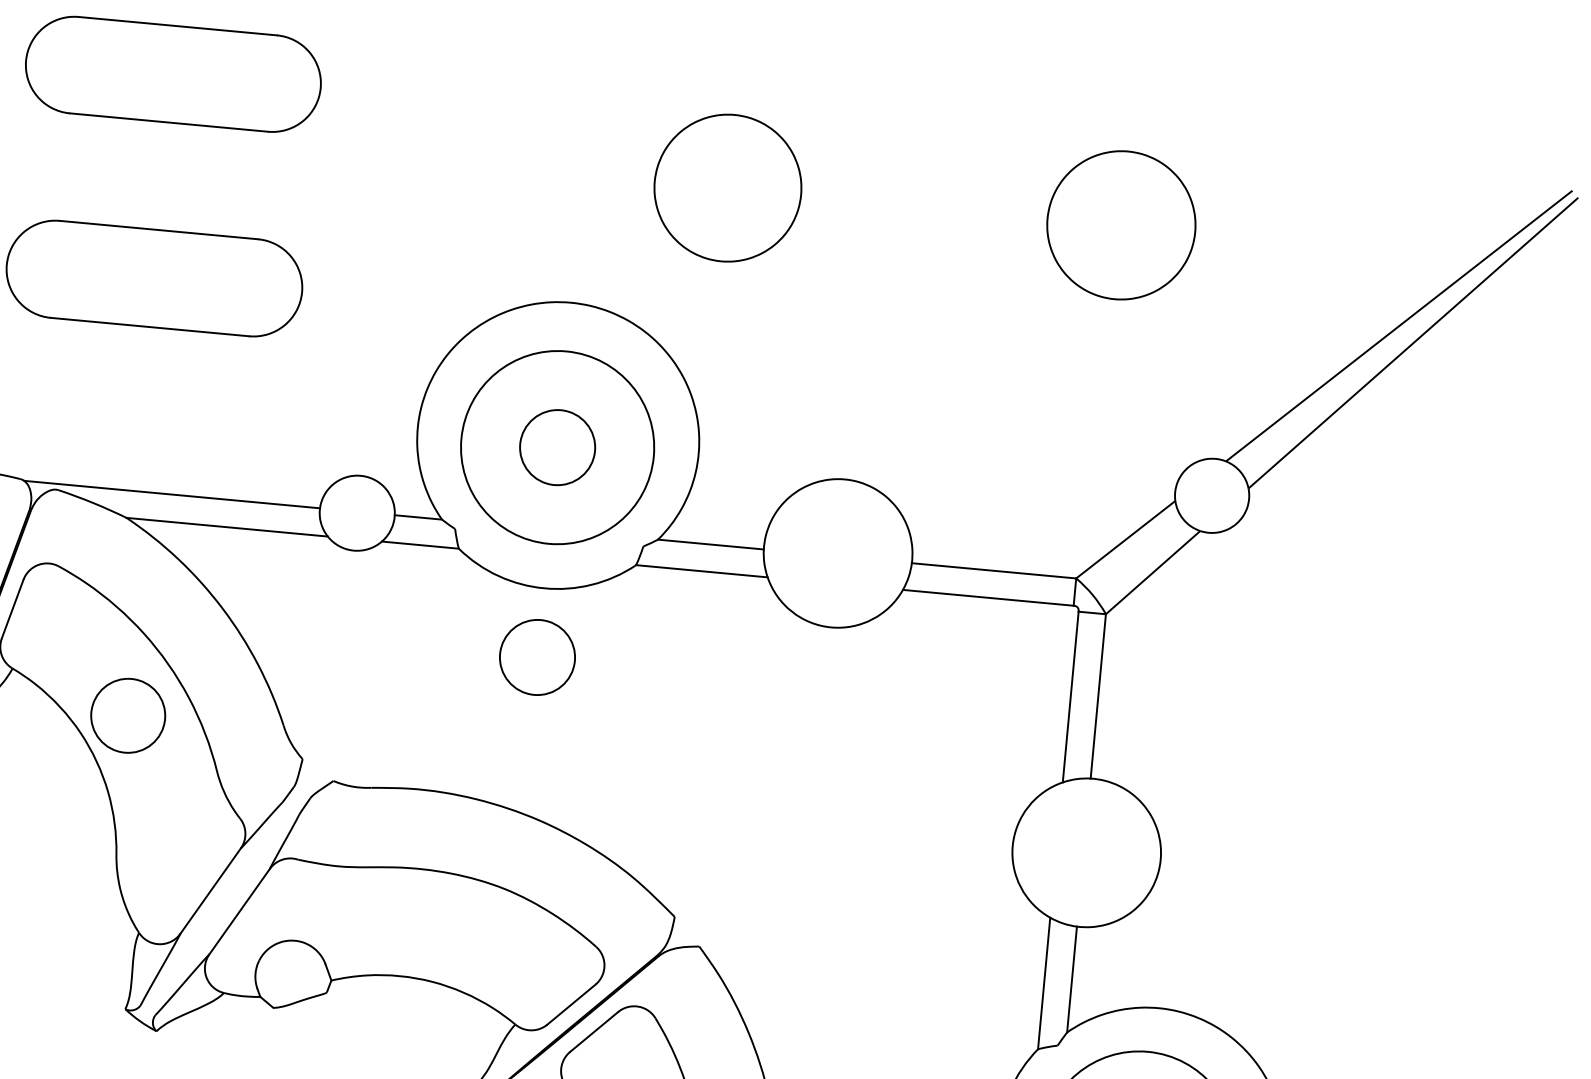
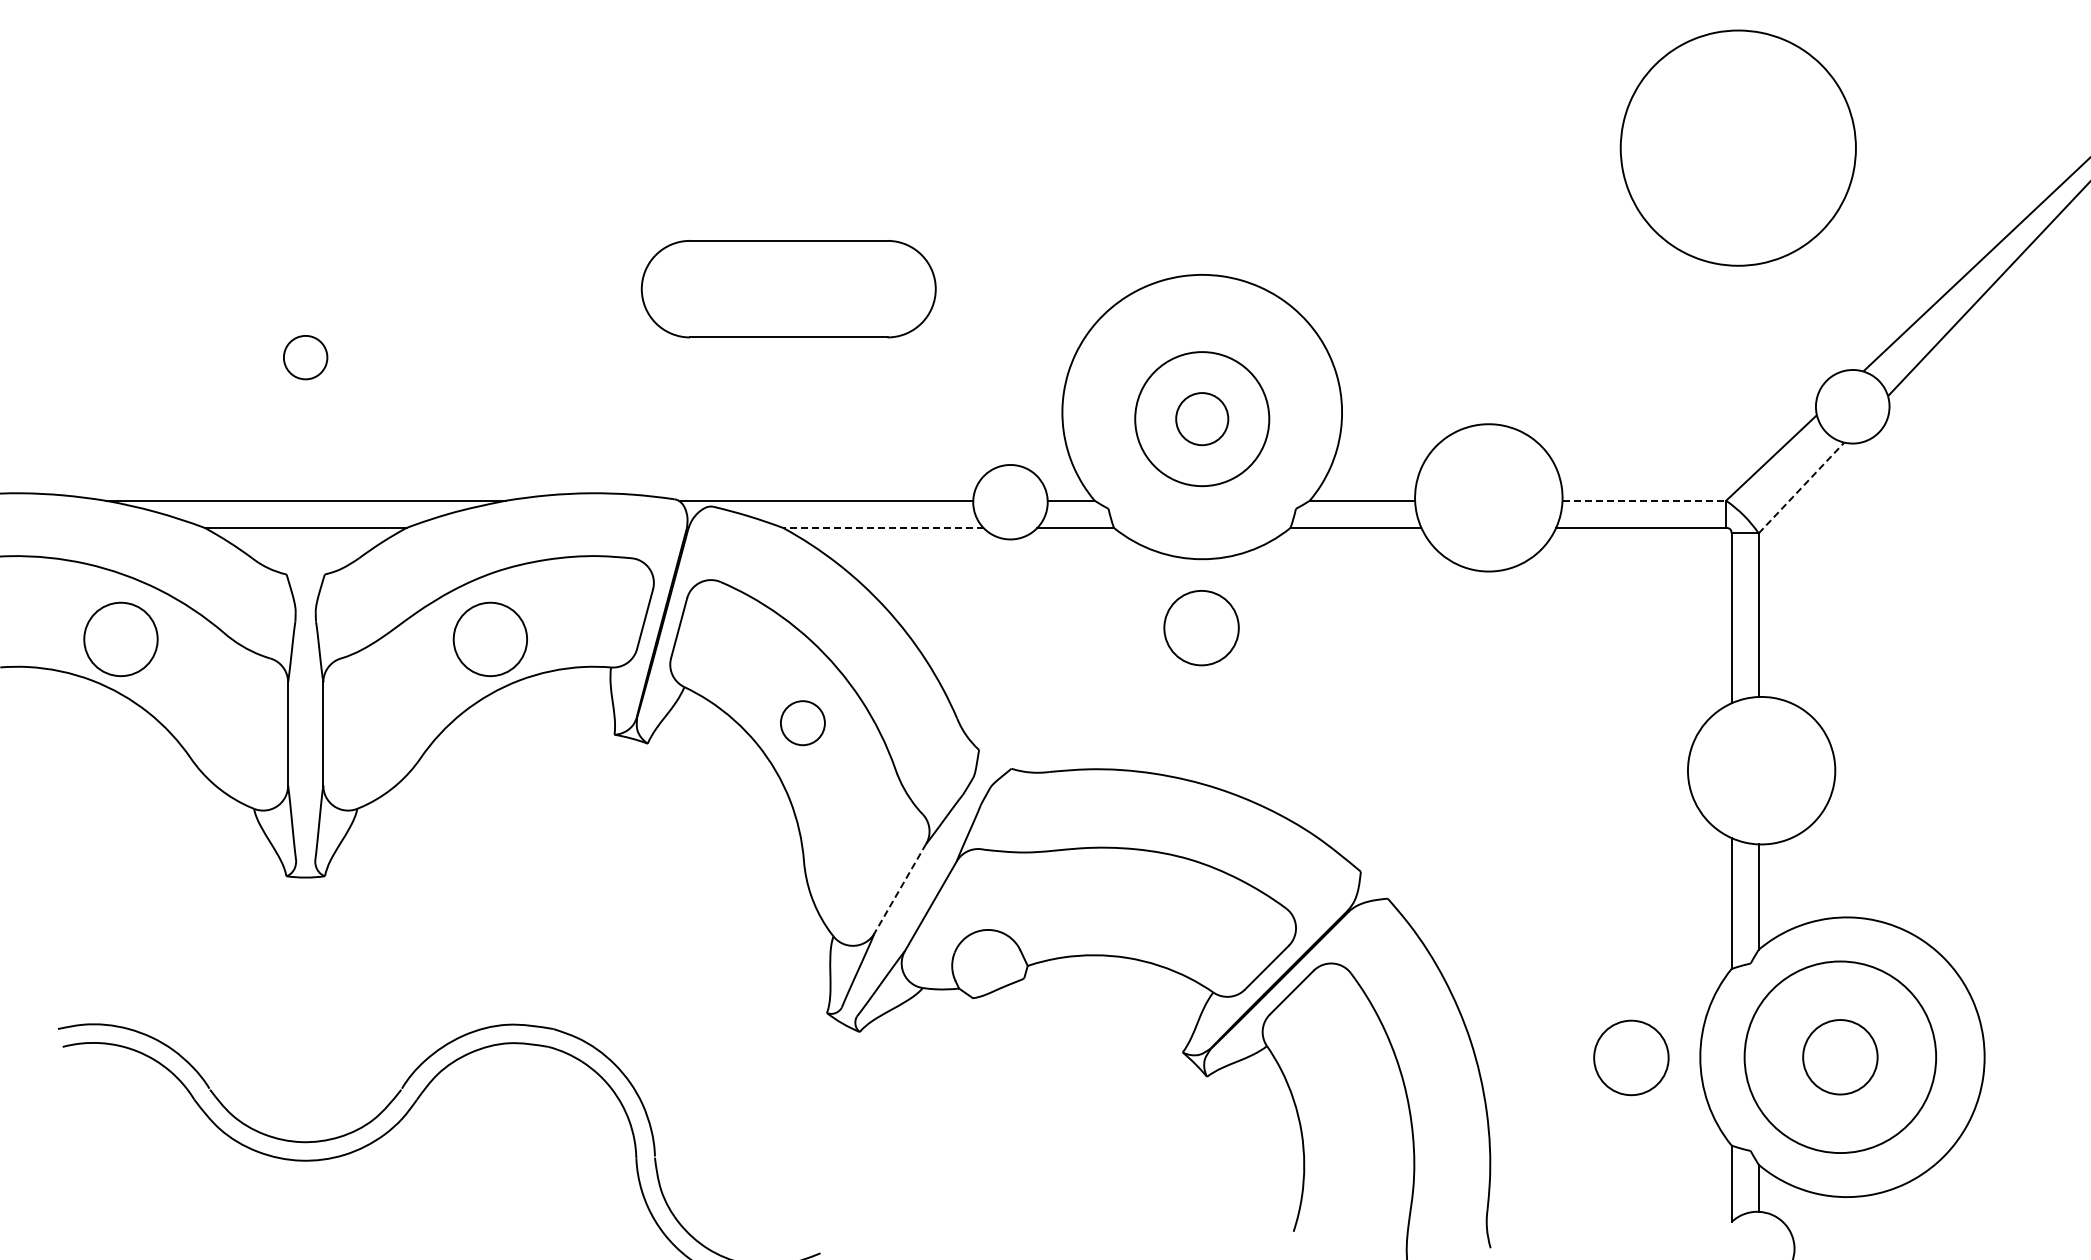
part: (173, 73) -> (788, 85), removed
part: (727, 188) -> (1346, 147), removed
part: (1121, 224) -> (1738, 147), size x1.6
circle: (557, 447) -> (1202, 418), size x0.7
circle: (557, 447) -> (1202, 418), size x0.7
line: (226, 526) -> (882, 527), solid -> dashed
line: (994, 570) -> (1644, 500), solid -> dashed
line: (1153, 573) -> (1801, 488), solid -> dashed
circle: (127, 715) -> (802, 722), size x0.6
line: (210, 890) -> (900, 888), solid -> dashed

